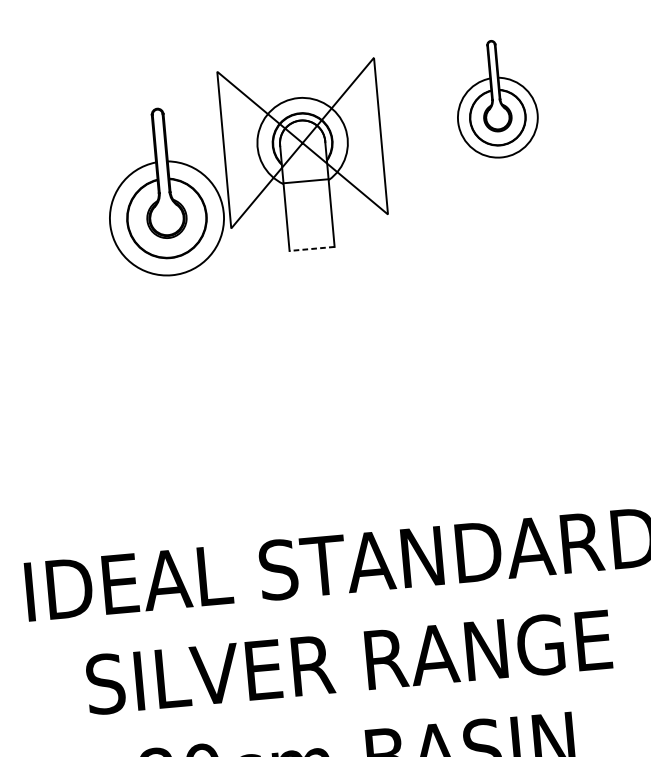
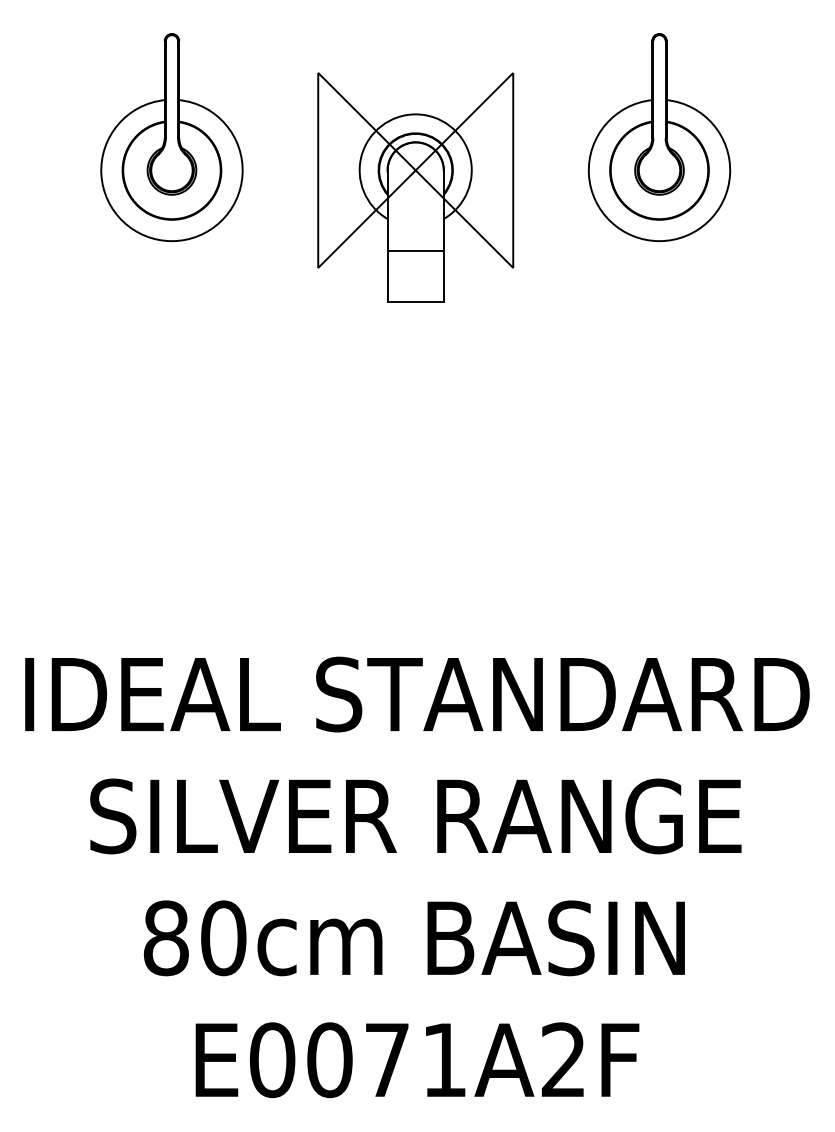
part: (496, 99) -> (659, 137), size x1.43
line: (305, 180) -> (415, 250), moved
part: (164, 191) -> (171, 137), moved
line: (311, 249) -> (415, 302), dashed -> solid

